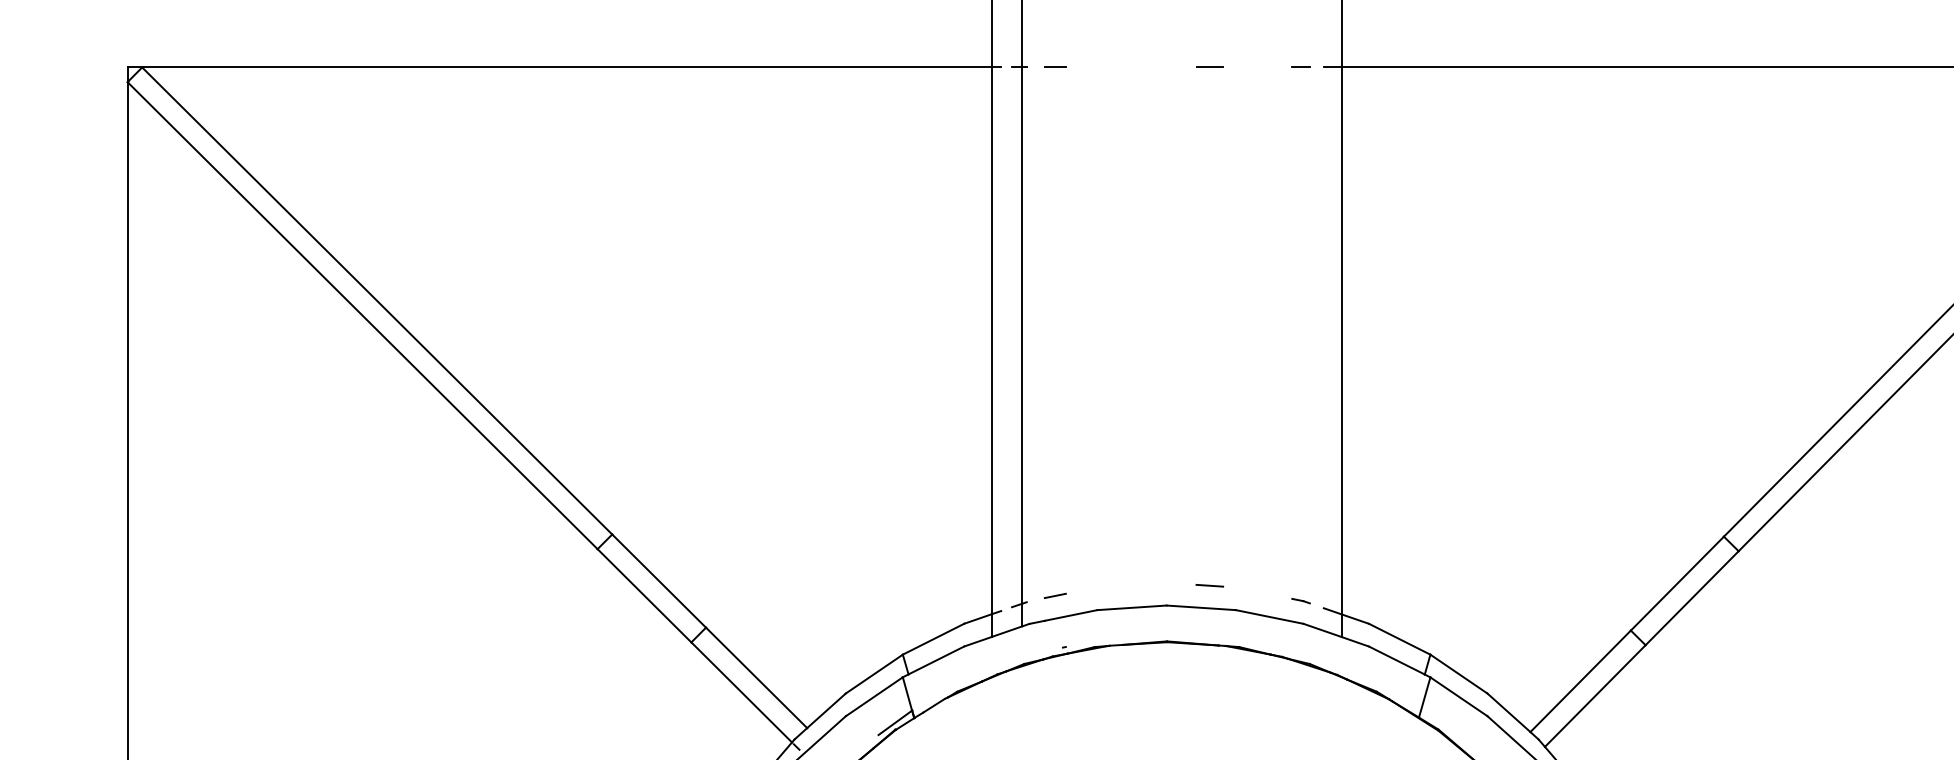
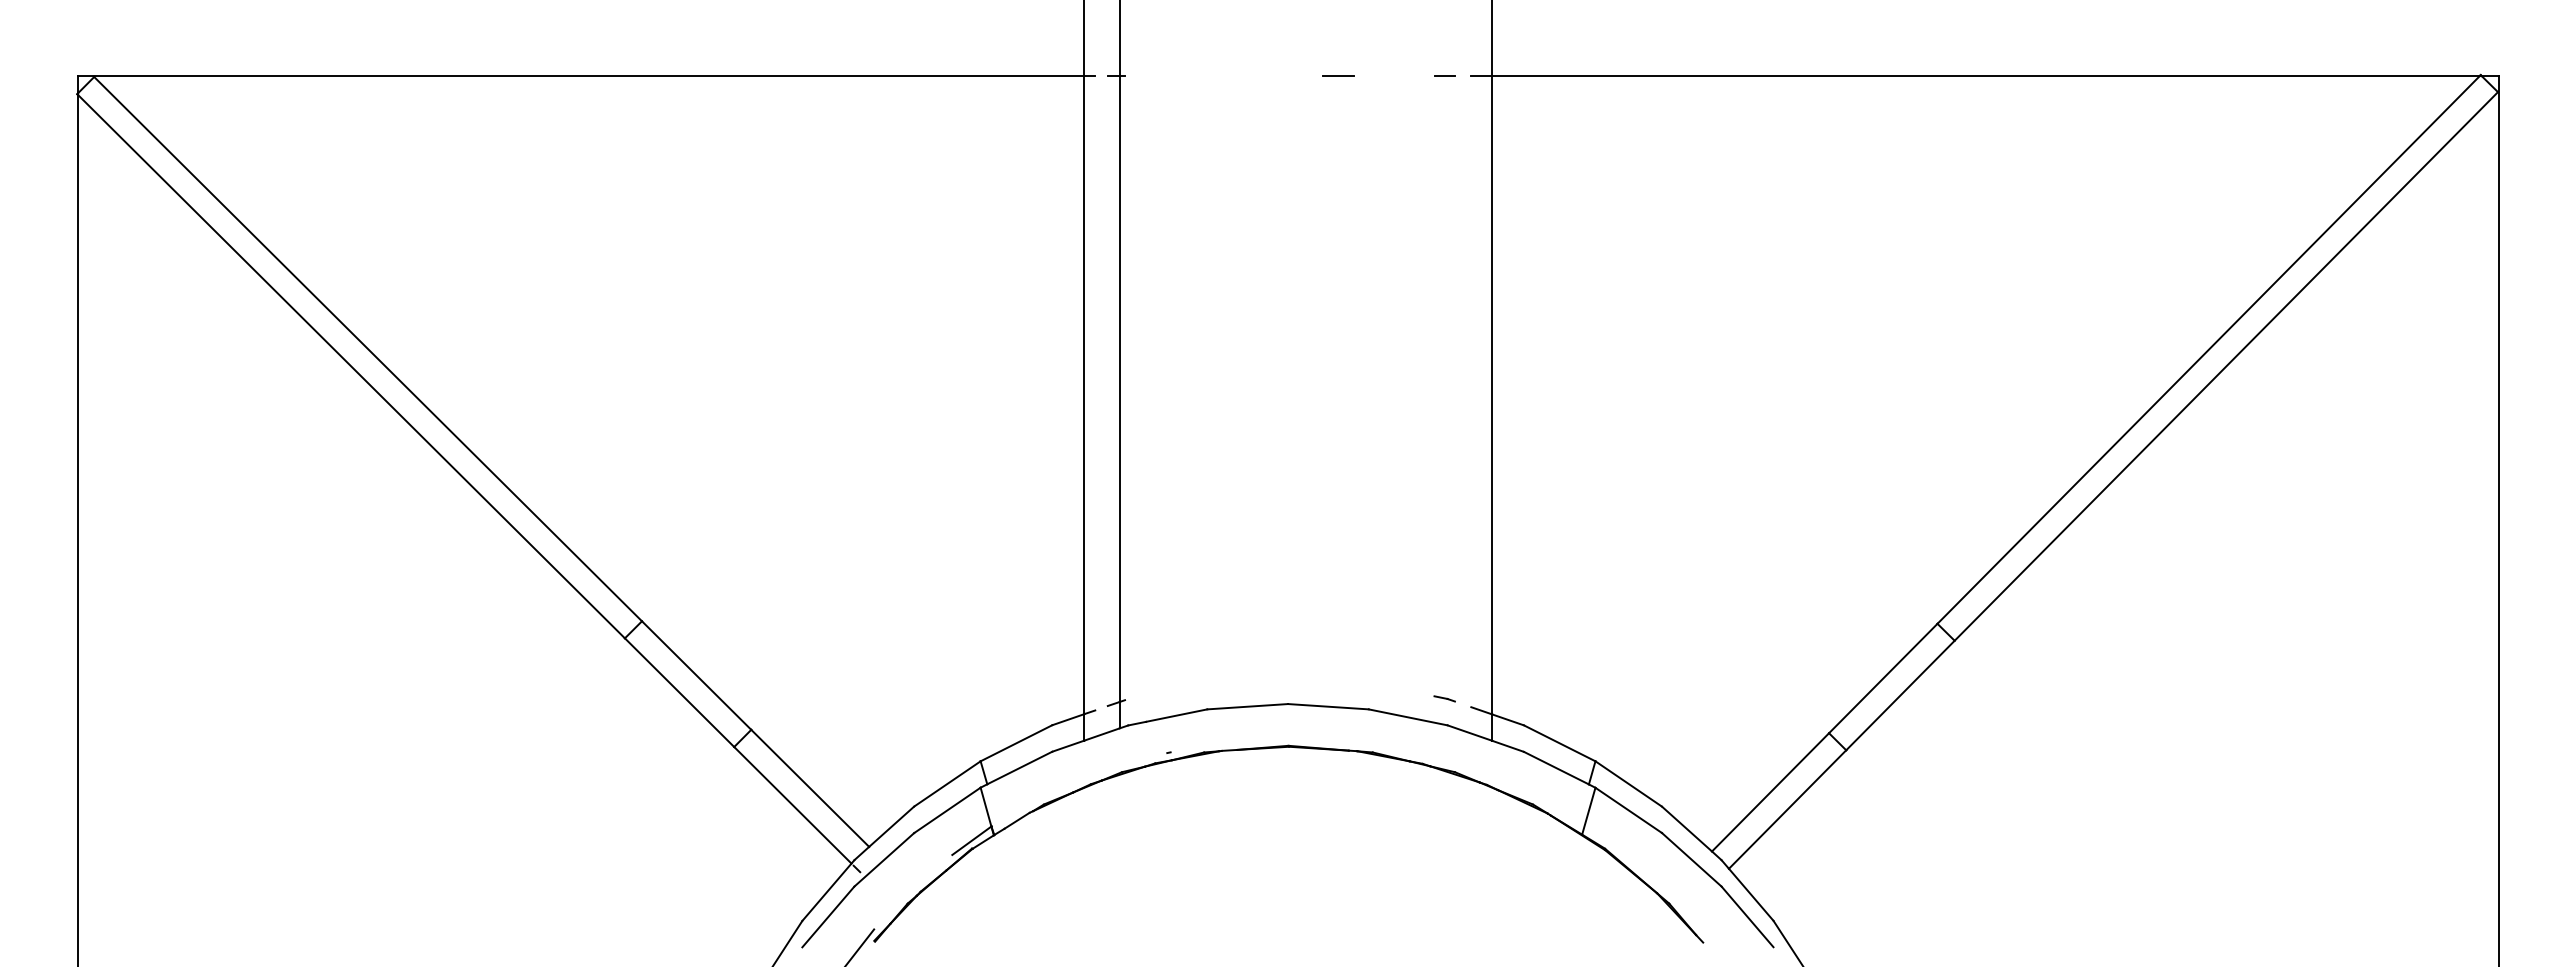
line: (1055, 67) -> (1158, 76), removed
line: (1209, 585) -> (1338, 680), removed
line: (1055, 595) -> (1158, 692), removed

